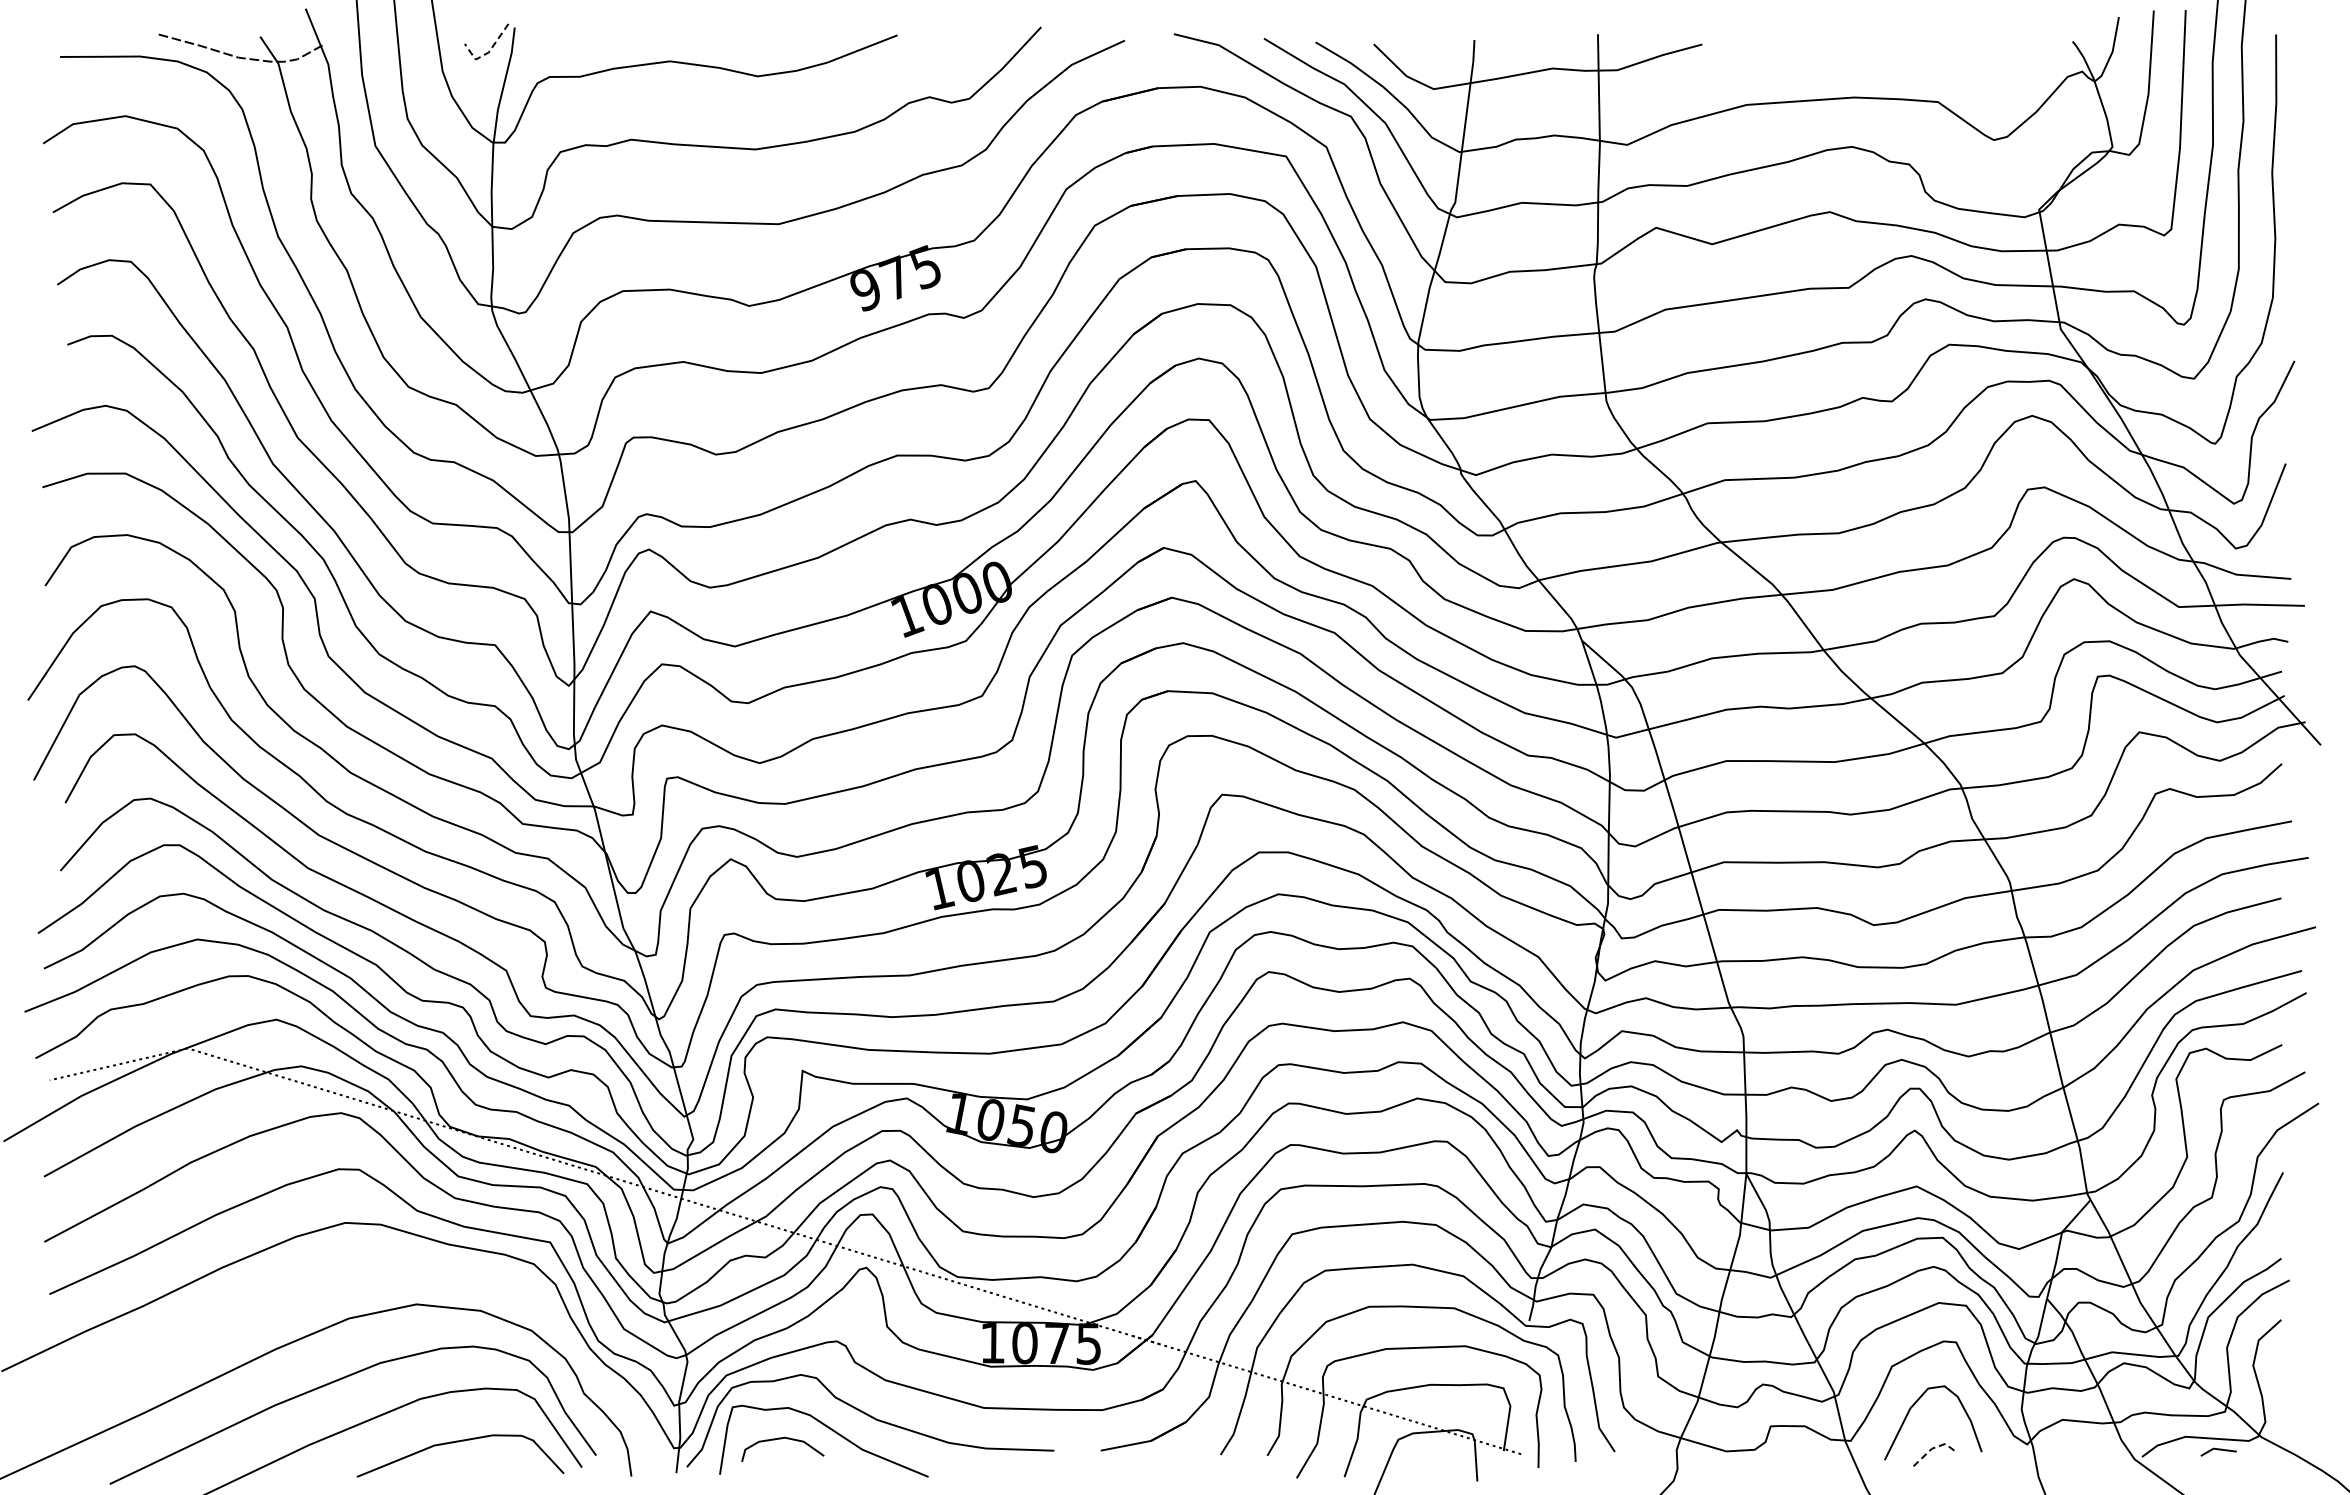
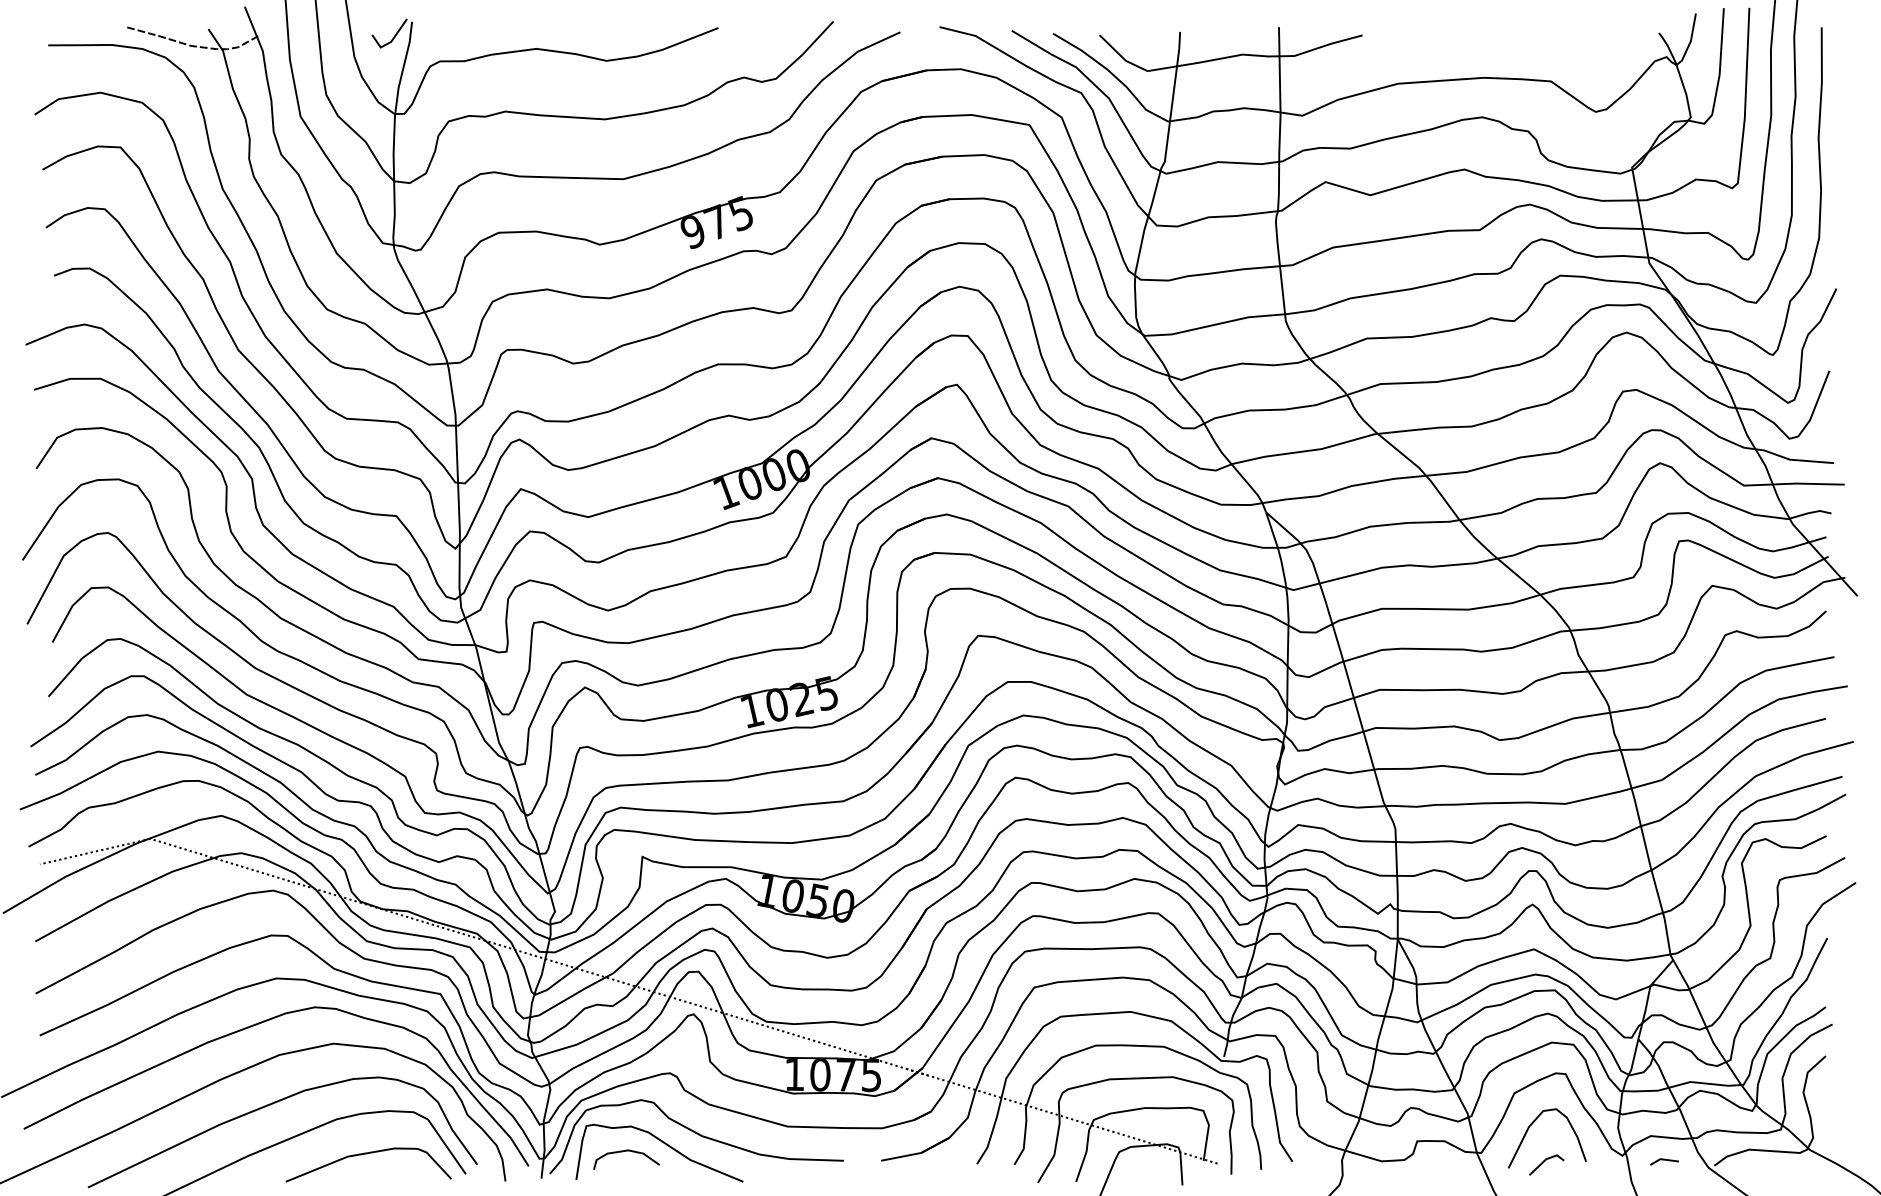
line: (488, 52) -> (391, 41), dashed -> solid
curve: (320, 1281) -> (256, 1025), added
line: (1931, 1448) -> (1545, 1159), dashed -> solid
line: (2218, 1450) -> (1664, 1160), moved

